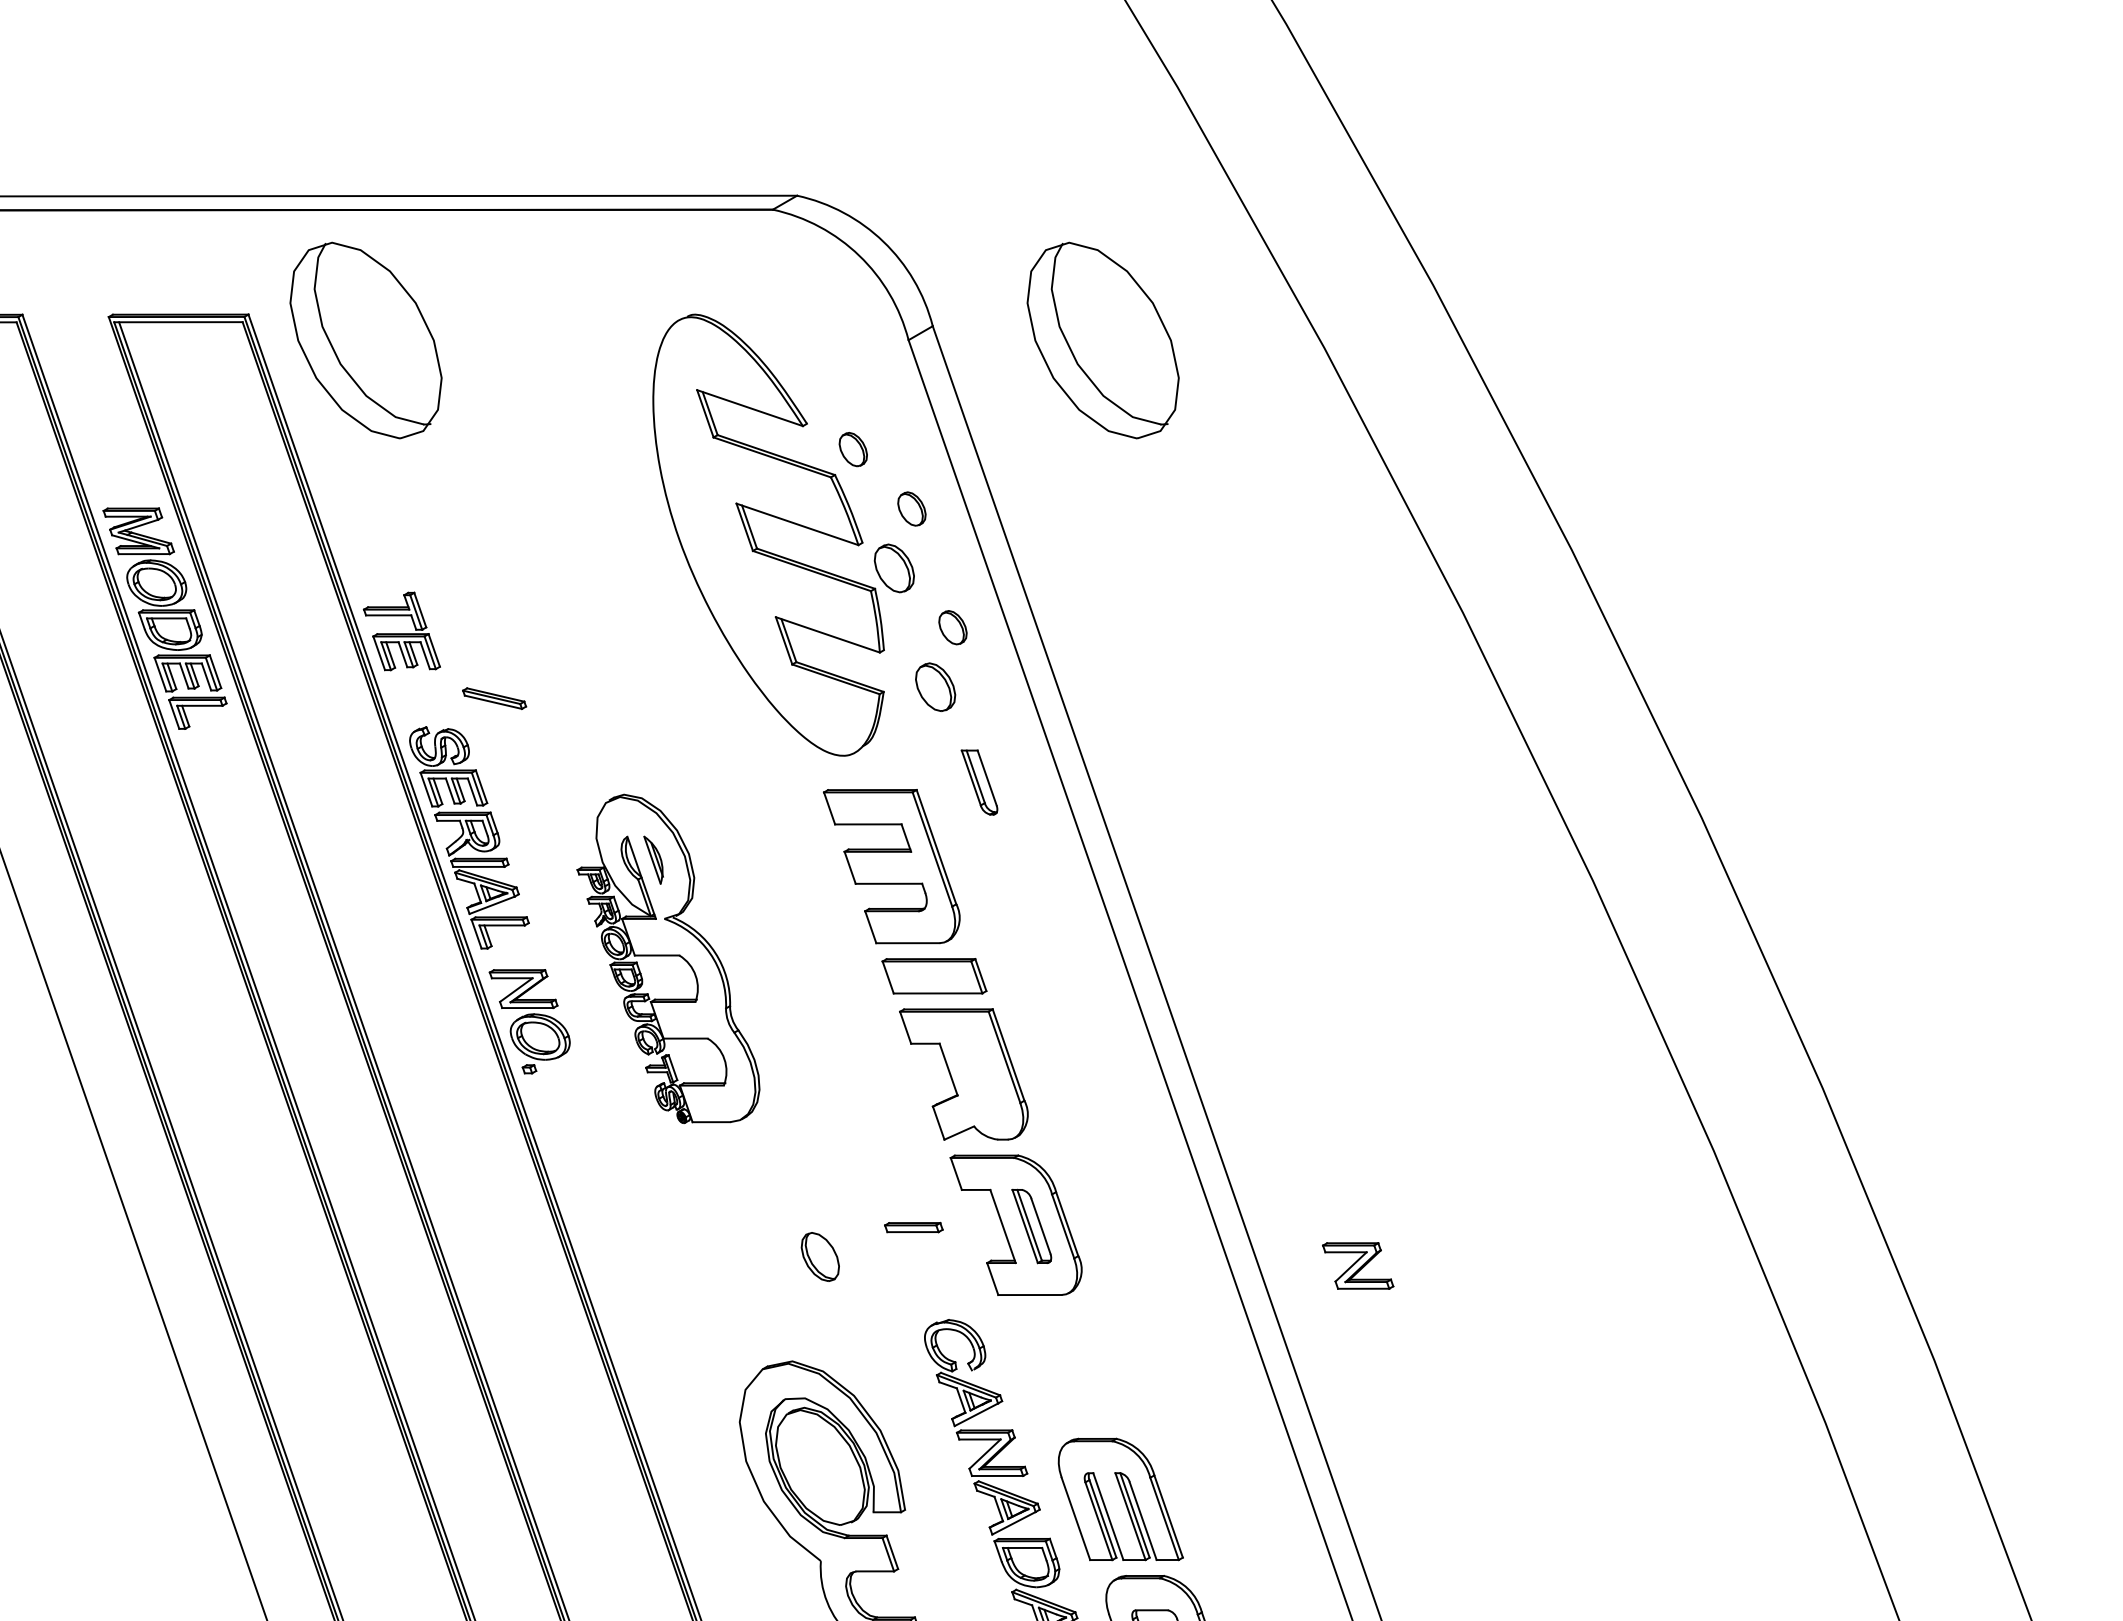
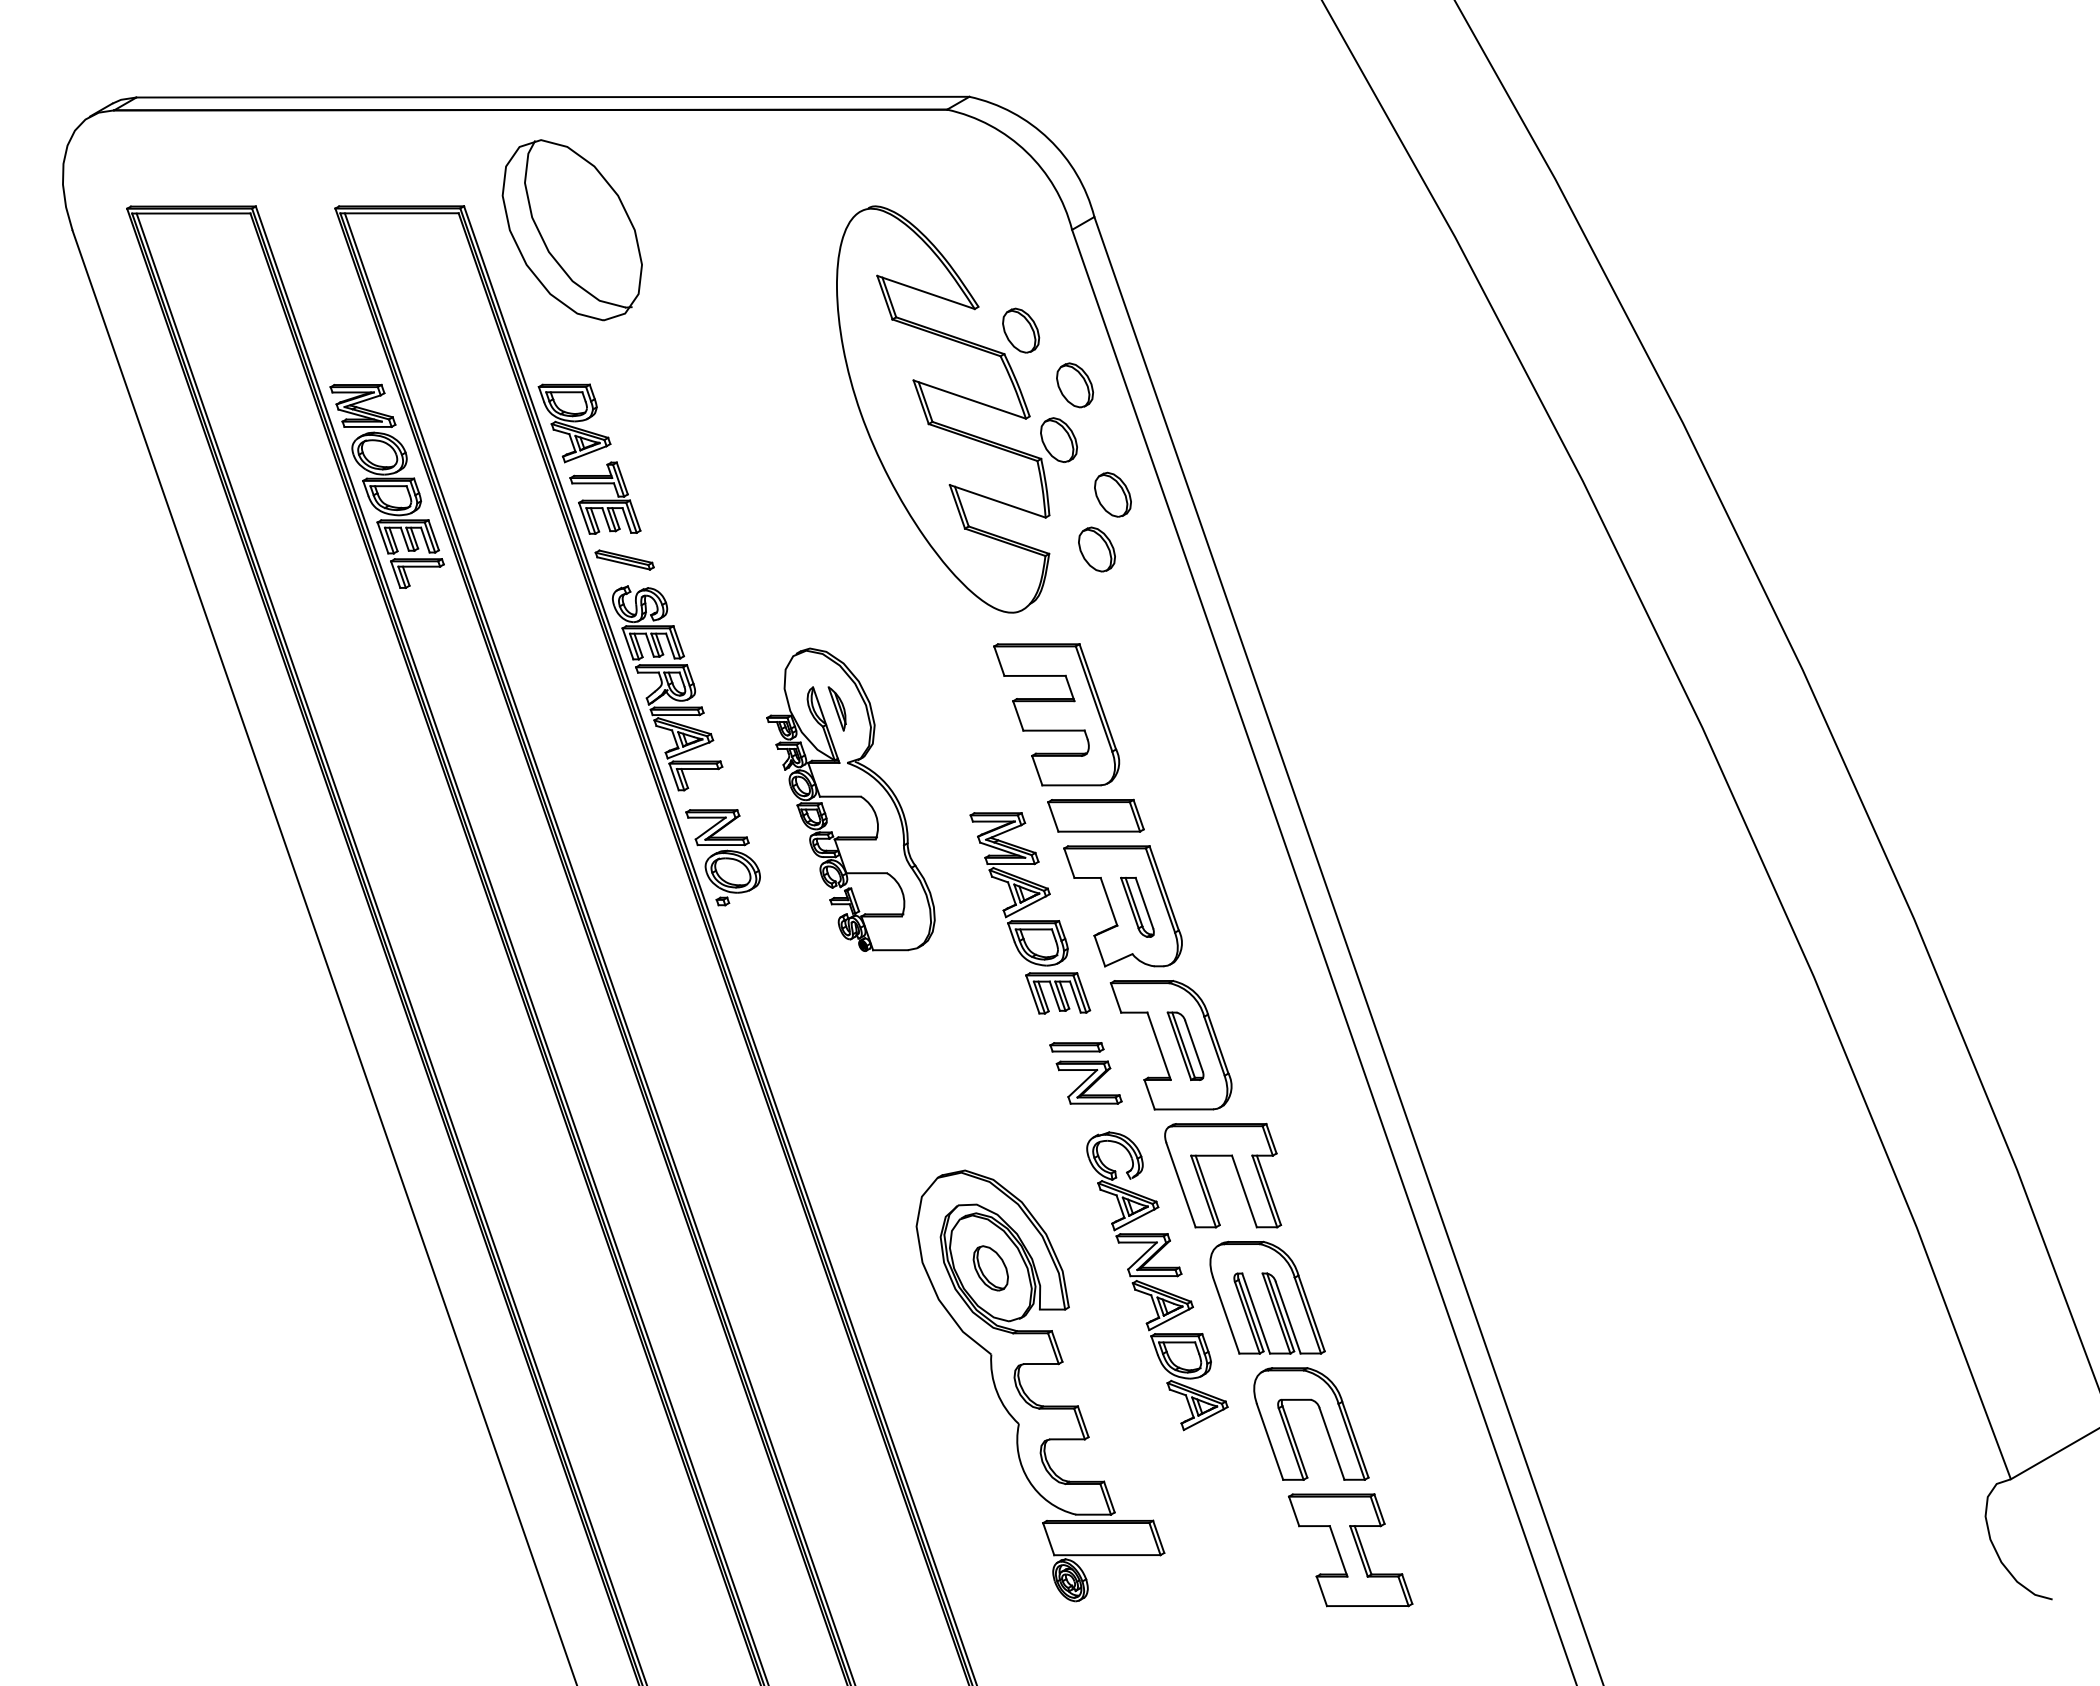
part: (1102, 340) -> (1250, 230), removed
part: (853, 449) -> (1021, 330), size x1.43
part: (912, 509) -> (1075, 385), size x1.43
part: (368, 550) -> (574, 423), added
part: (952, 627) -> (1112, 494), size x1.43
part: (494, 698) -> (624, 559), moved
part: (979, 781) -> (1137, 906), moved
part: (863, 1089) -> (1030, 920), added
part: (819, 1257) -> (990, 1268), moved
part: (1357, 1265) -> (1088, 1082), moved
part: (1087, 1363) -> (1236, 1172), added

